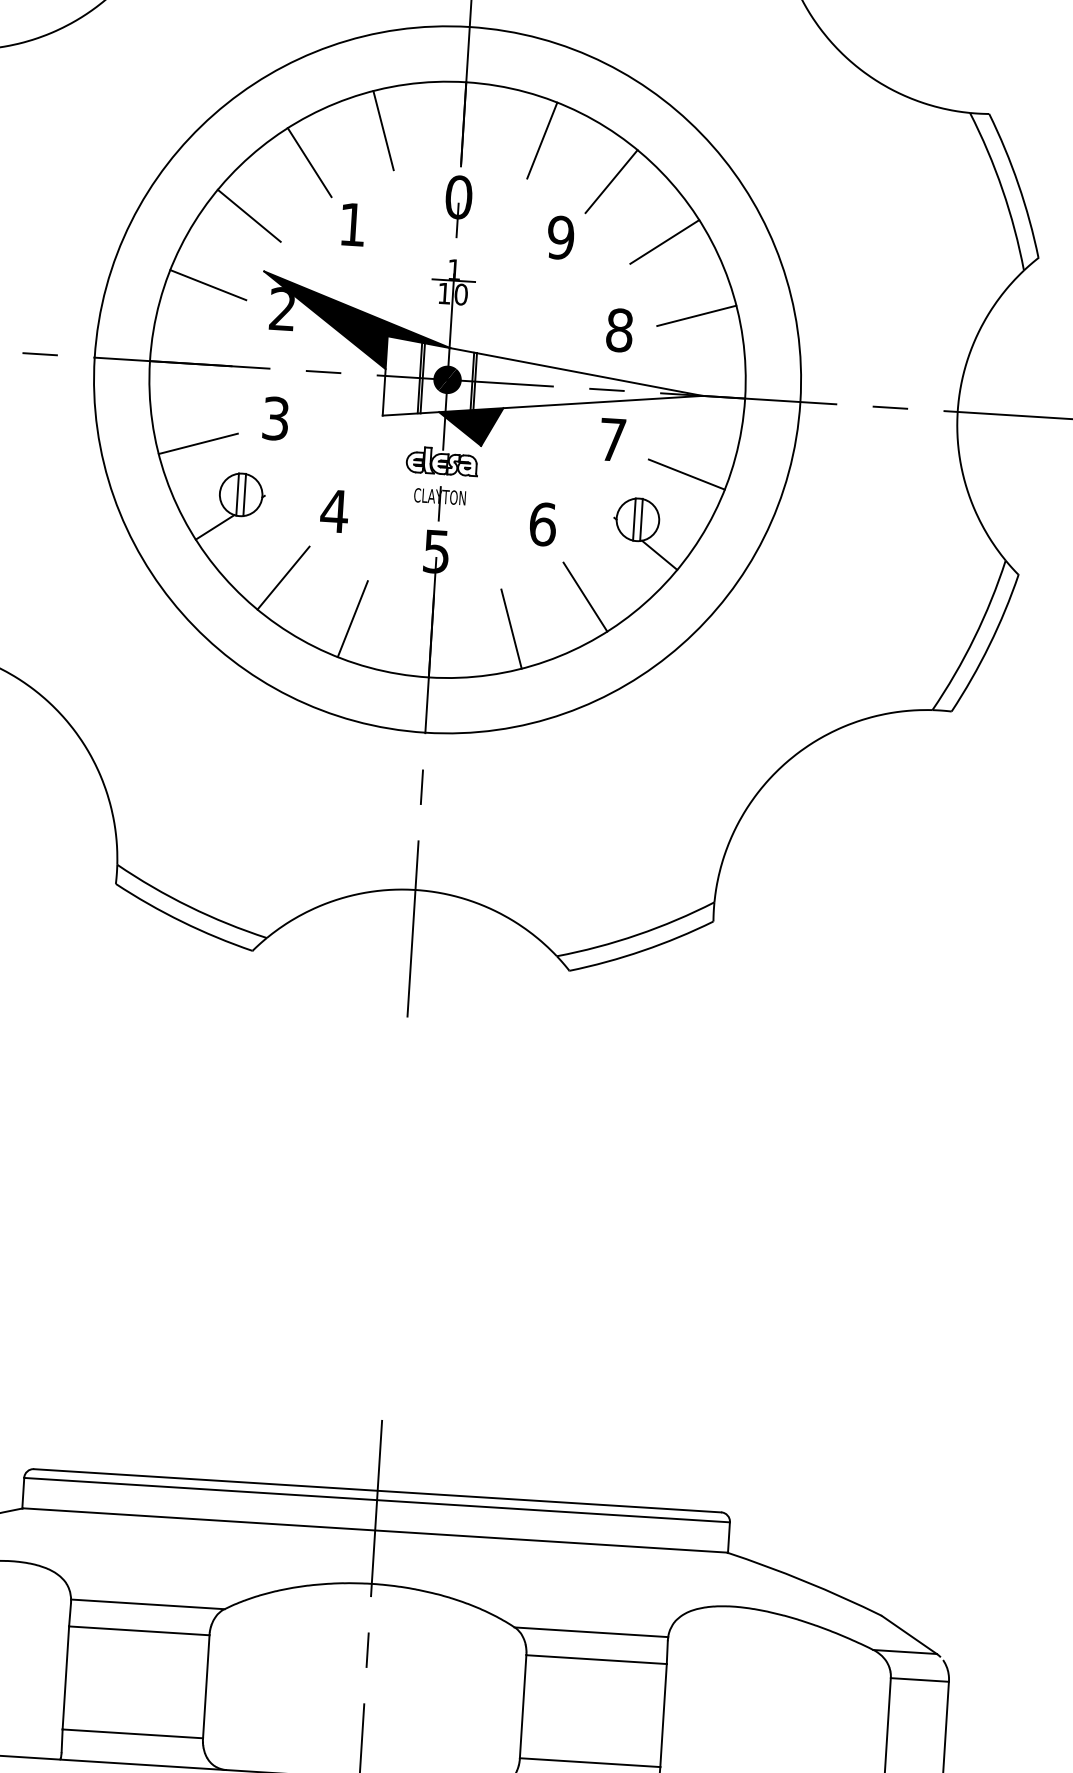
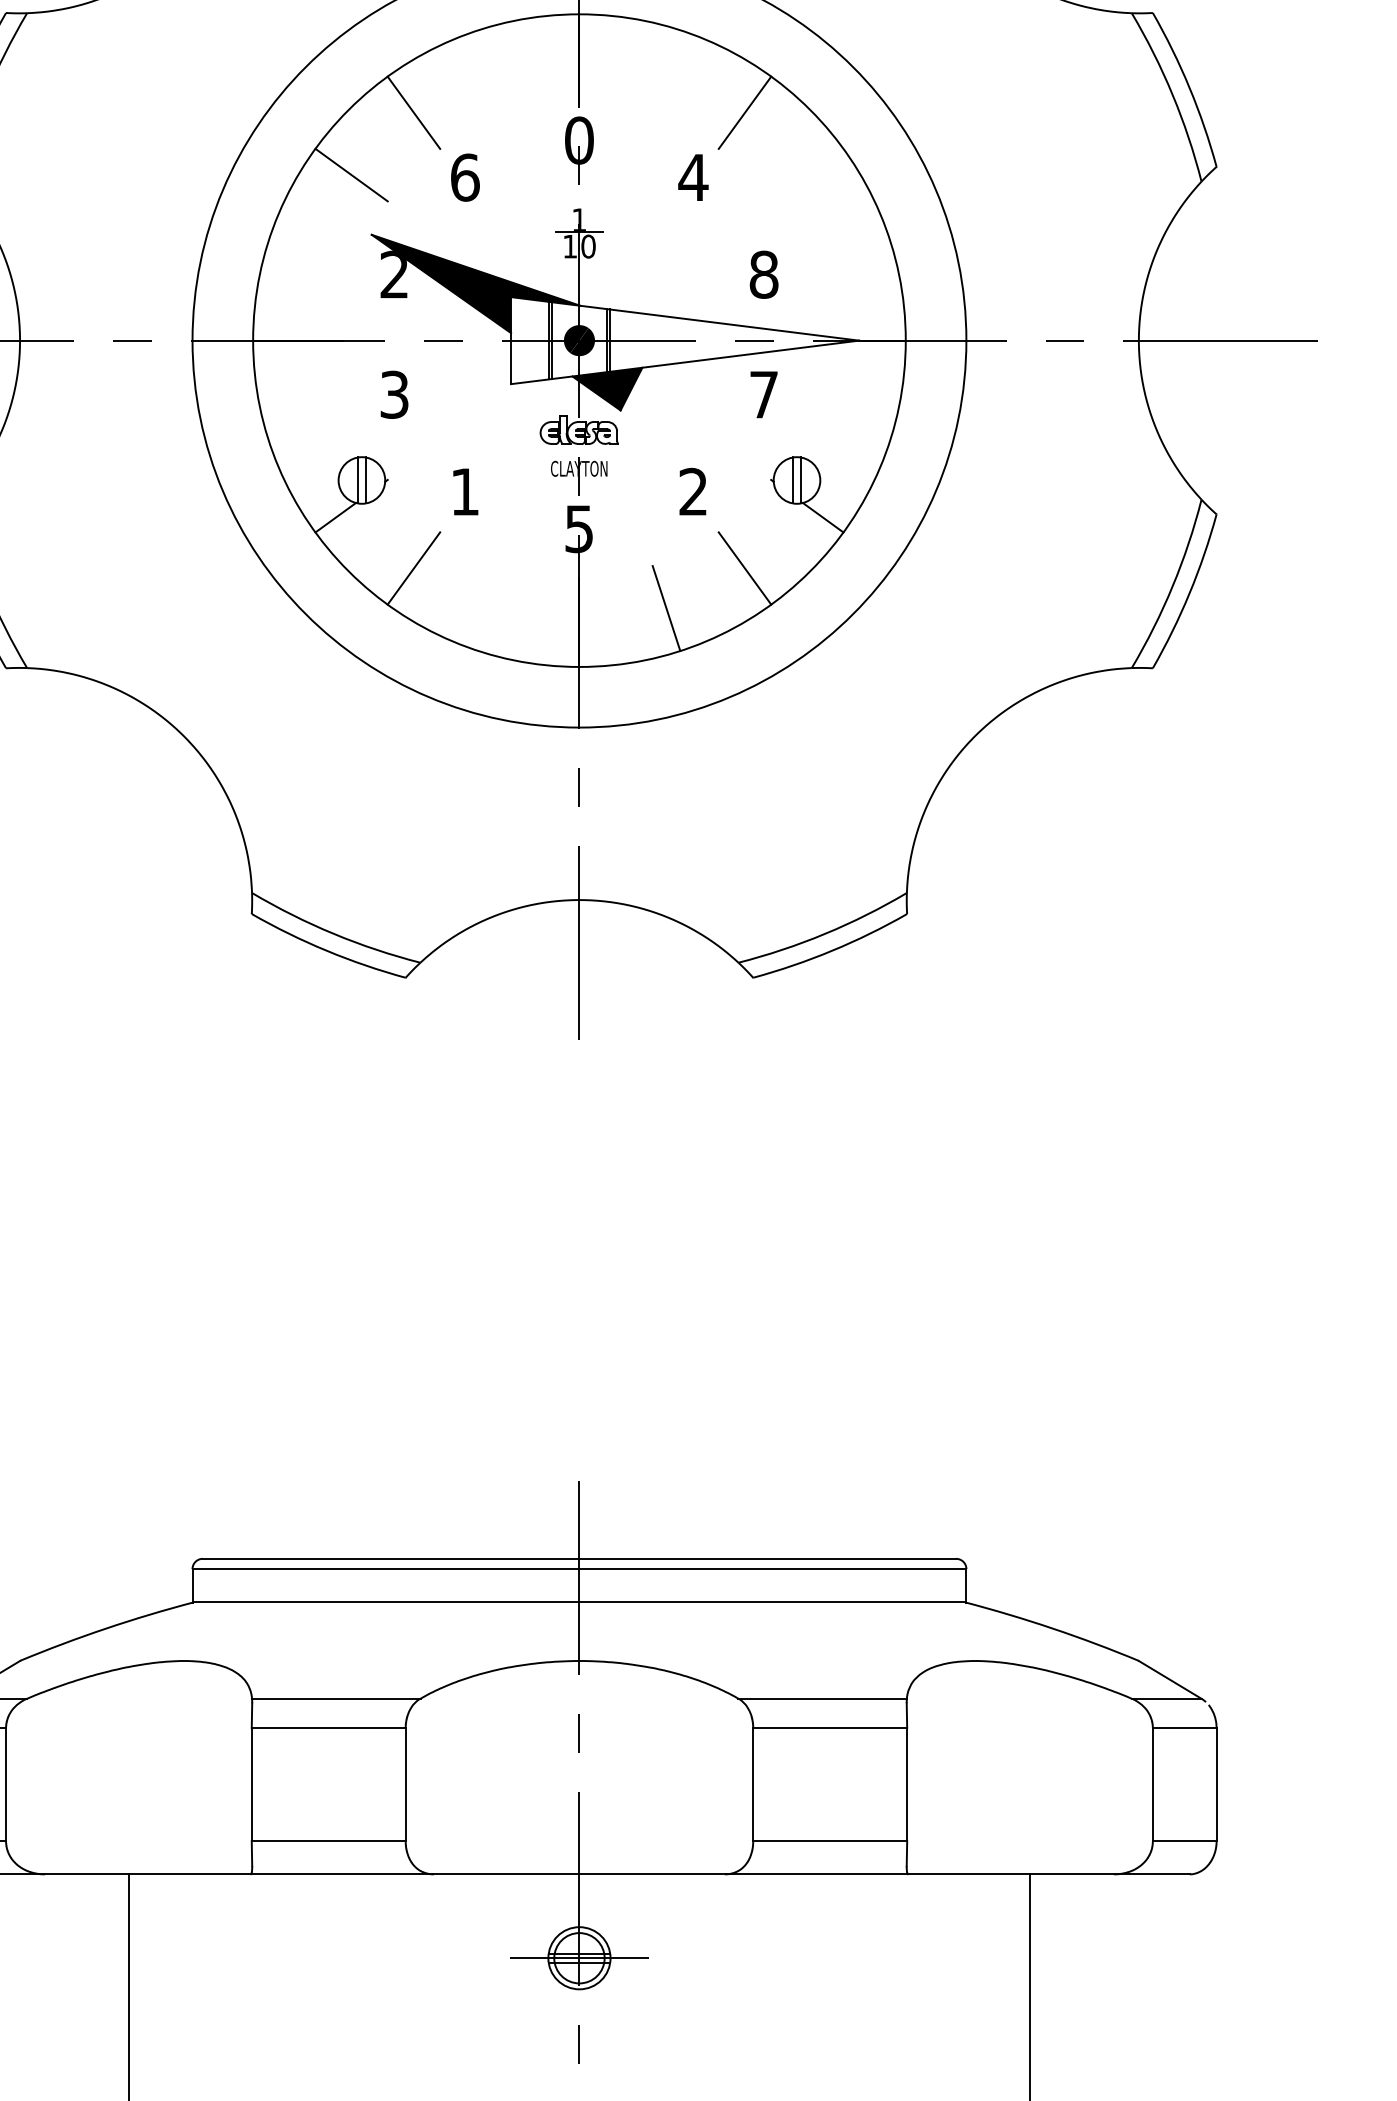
line: (383, 130) -> (492, 72), removed
line: (542, 140) -> (666, 72), removed
text: (353, 224) -> (465, 177), 1 -> 6
text: (560, 237) -> (693, 177), 9 -> 4
line: (665, 241) -> (807, 174), removed
line: (208, 285) -> (311, 253), removed
line: (696, 315) -> (846, 253), removed
line: (198, 443) -> (311, 427), removed
line: (686, 474) -> (846, 427), removed
text: (334, 510) -> (464, 491), 4 -> 1
text: (542, 523) -> (693, 491), 6 -> 2
line: (352, 619) -> (492, 608), removed

